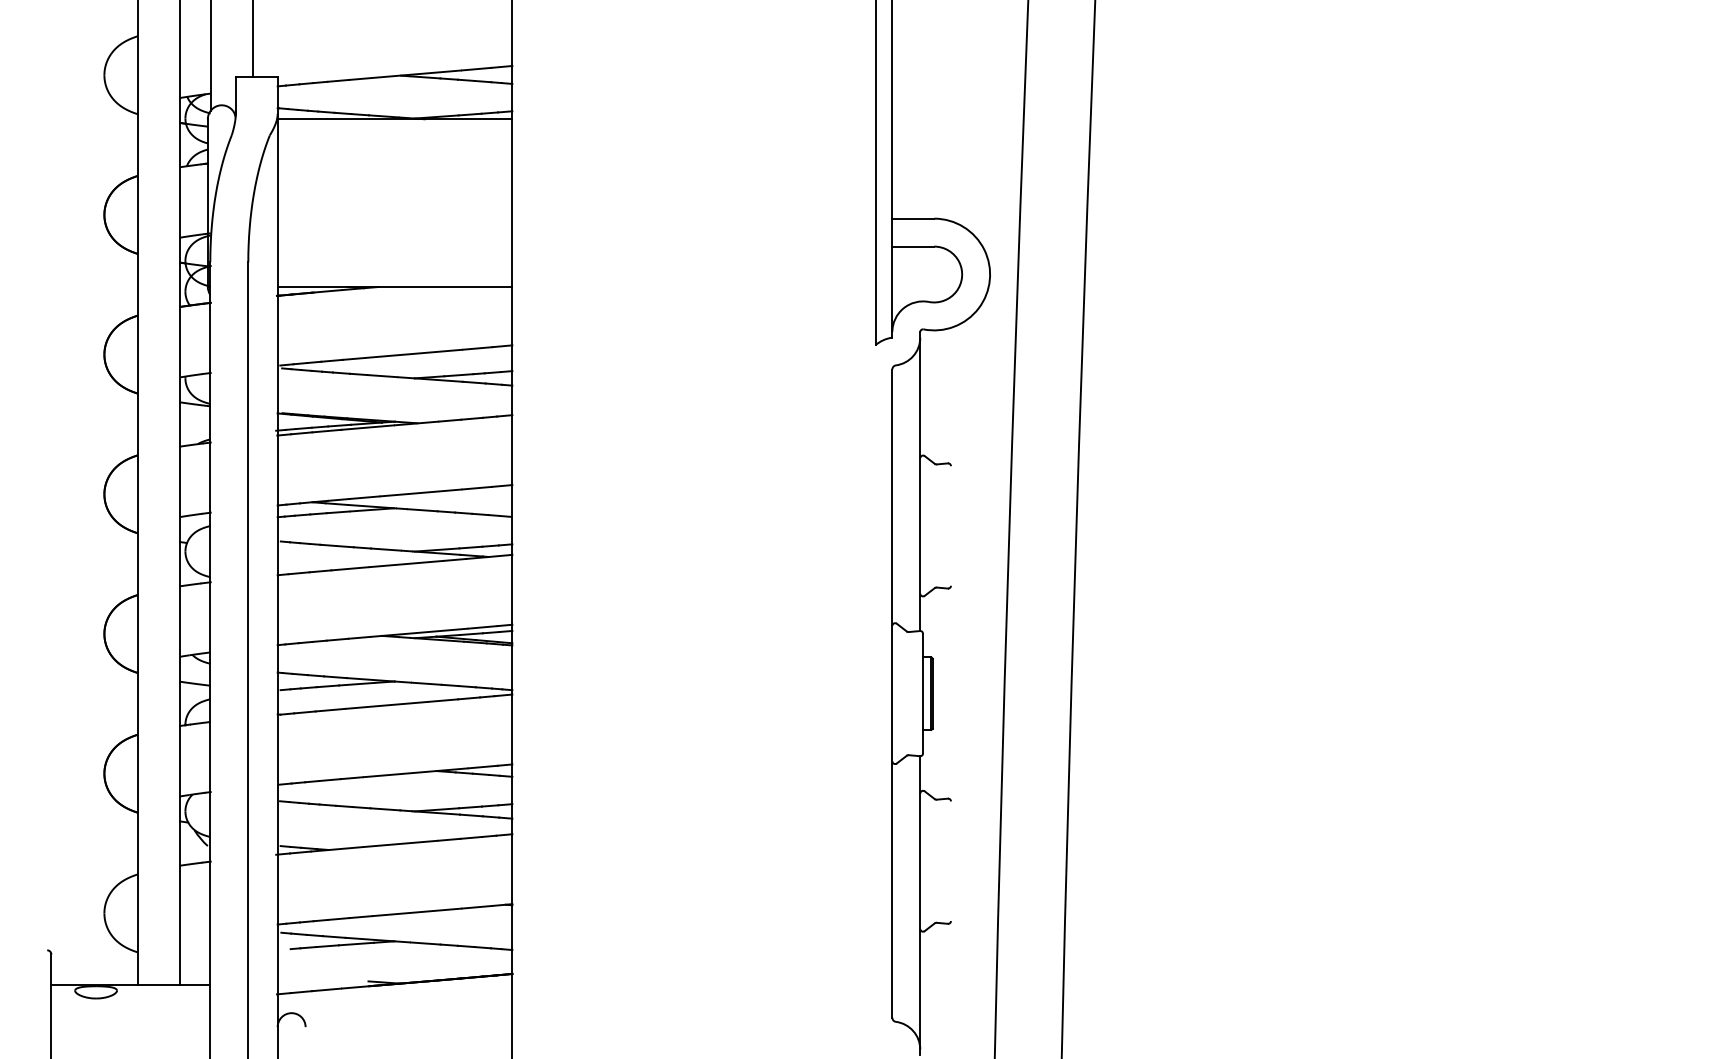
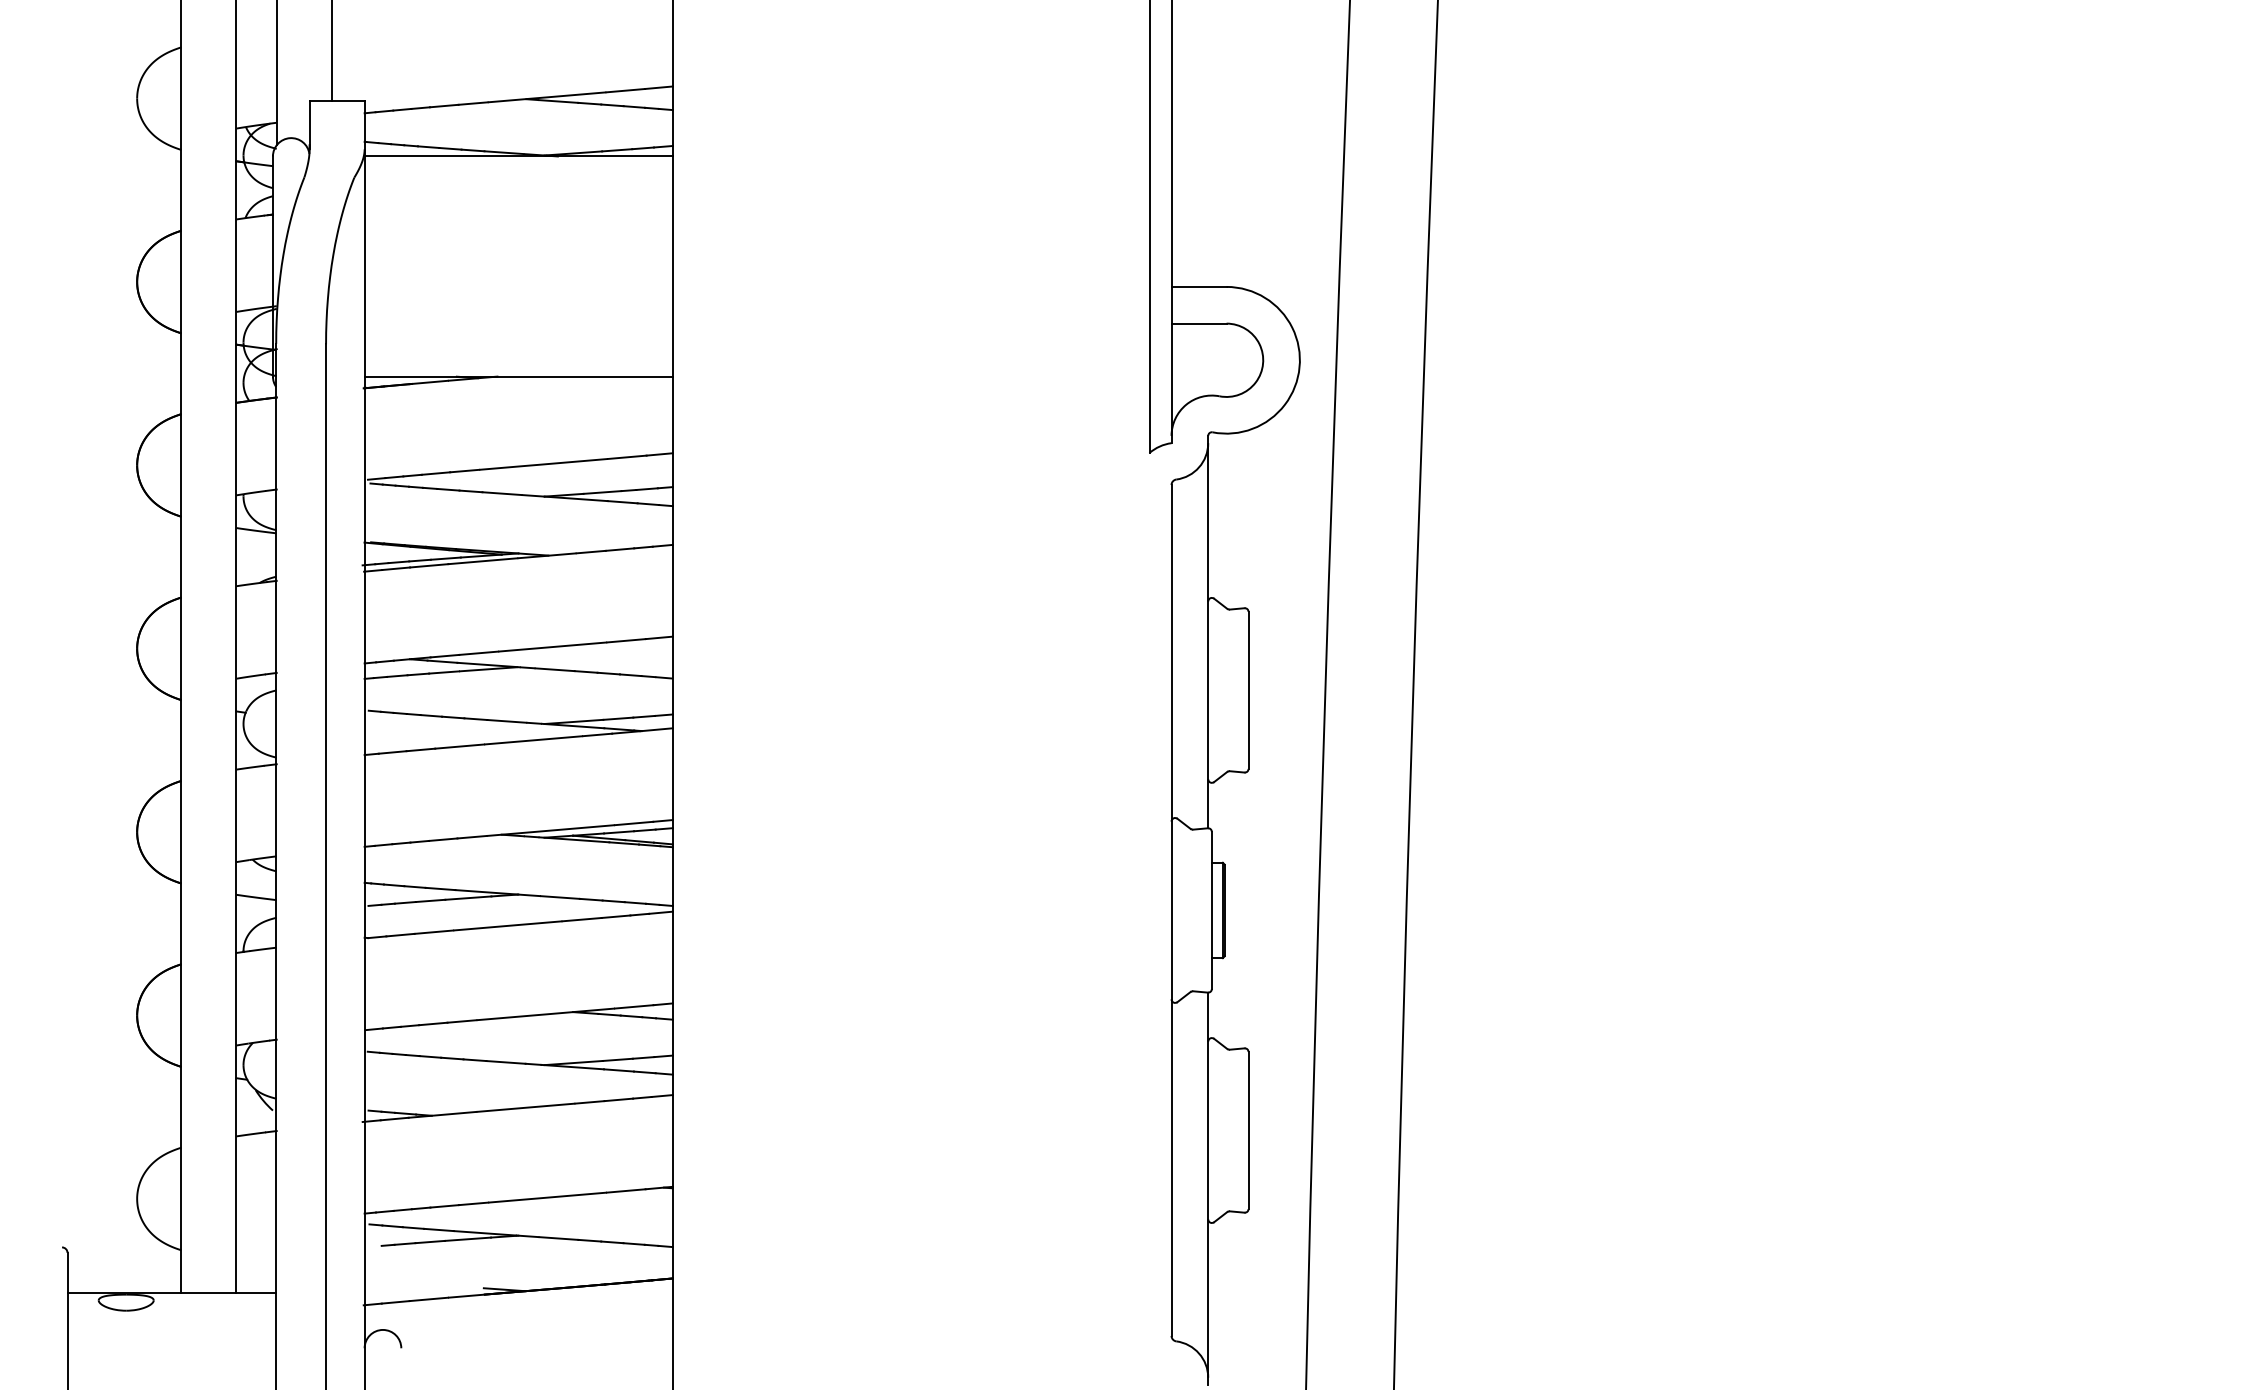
line: (951, 525) -> (1249, 689), added
line: (951, 861) -> (1249, 1130), added

